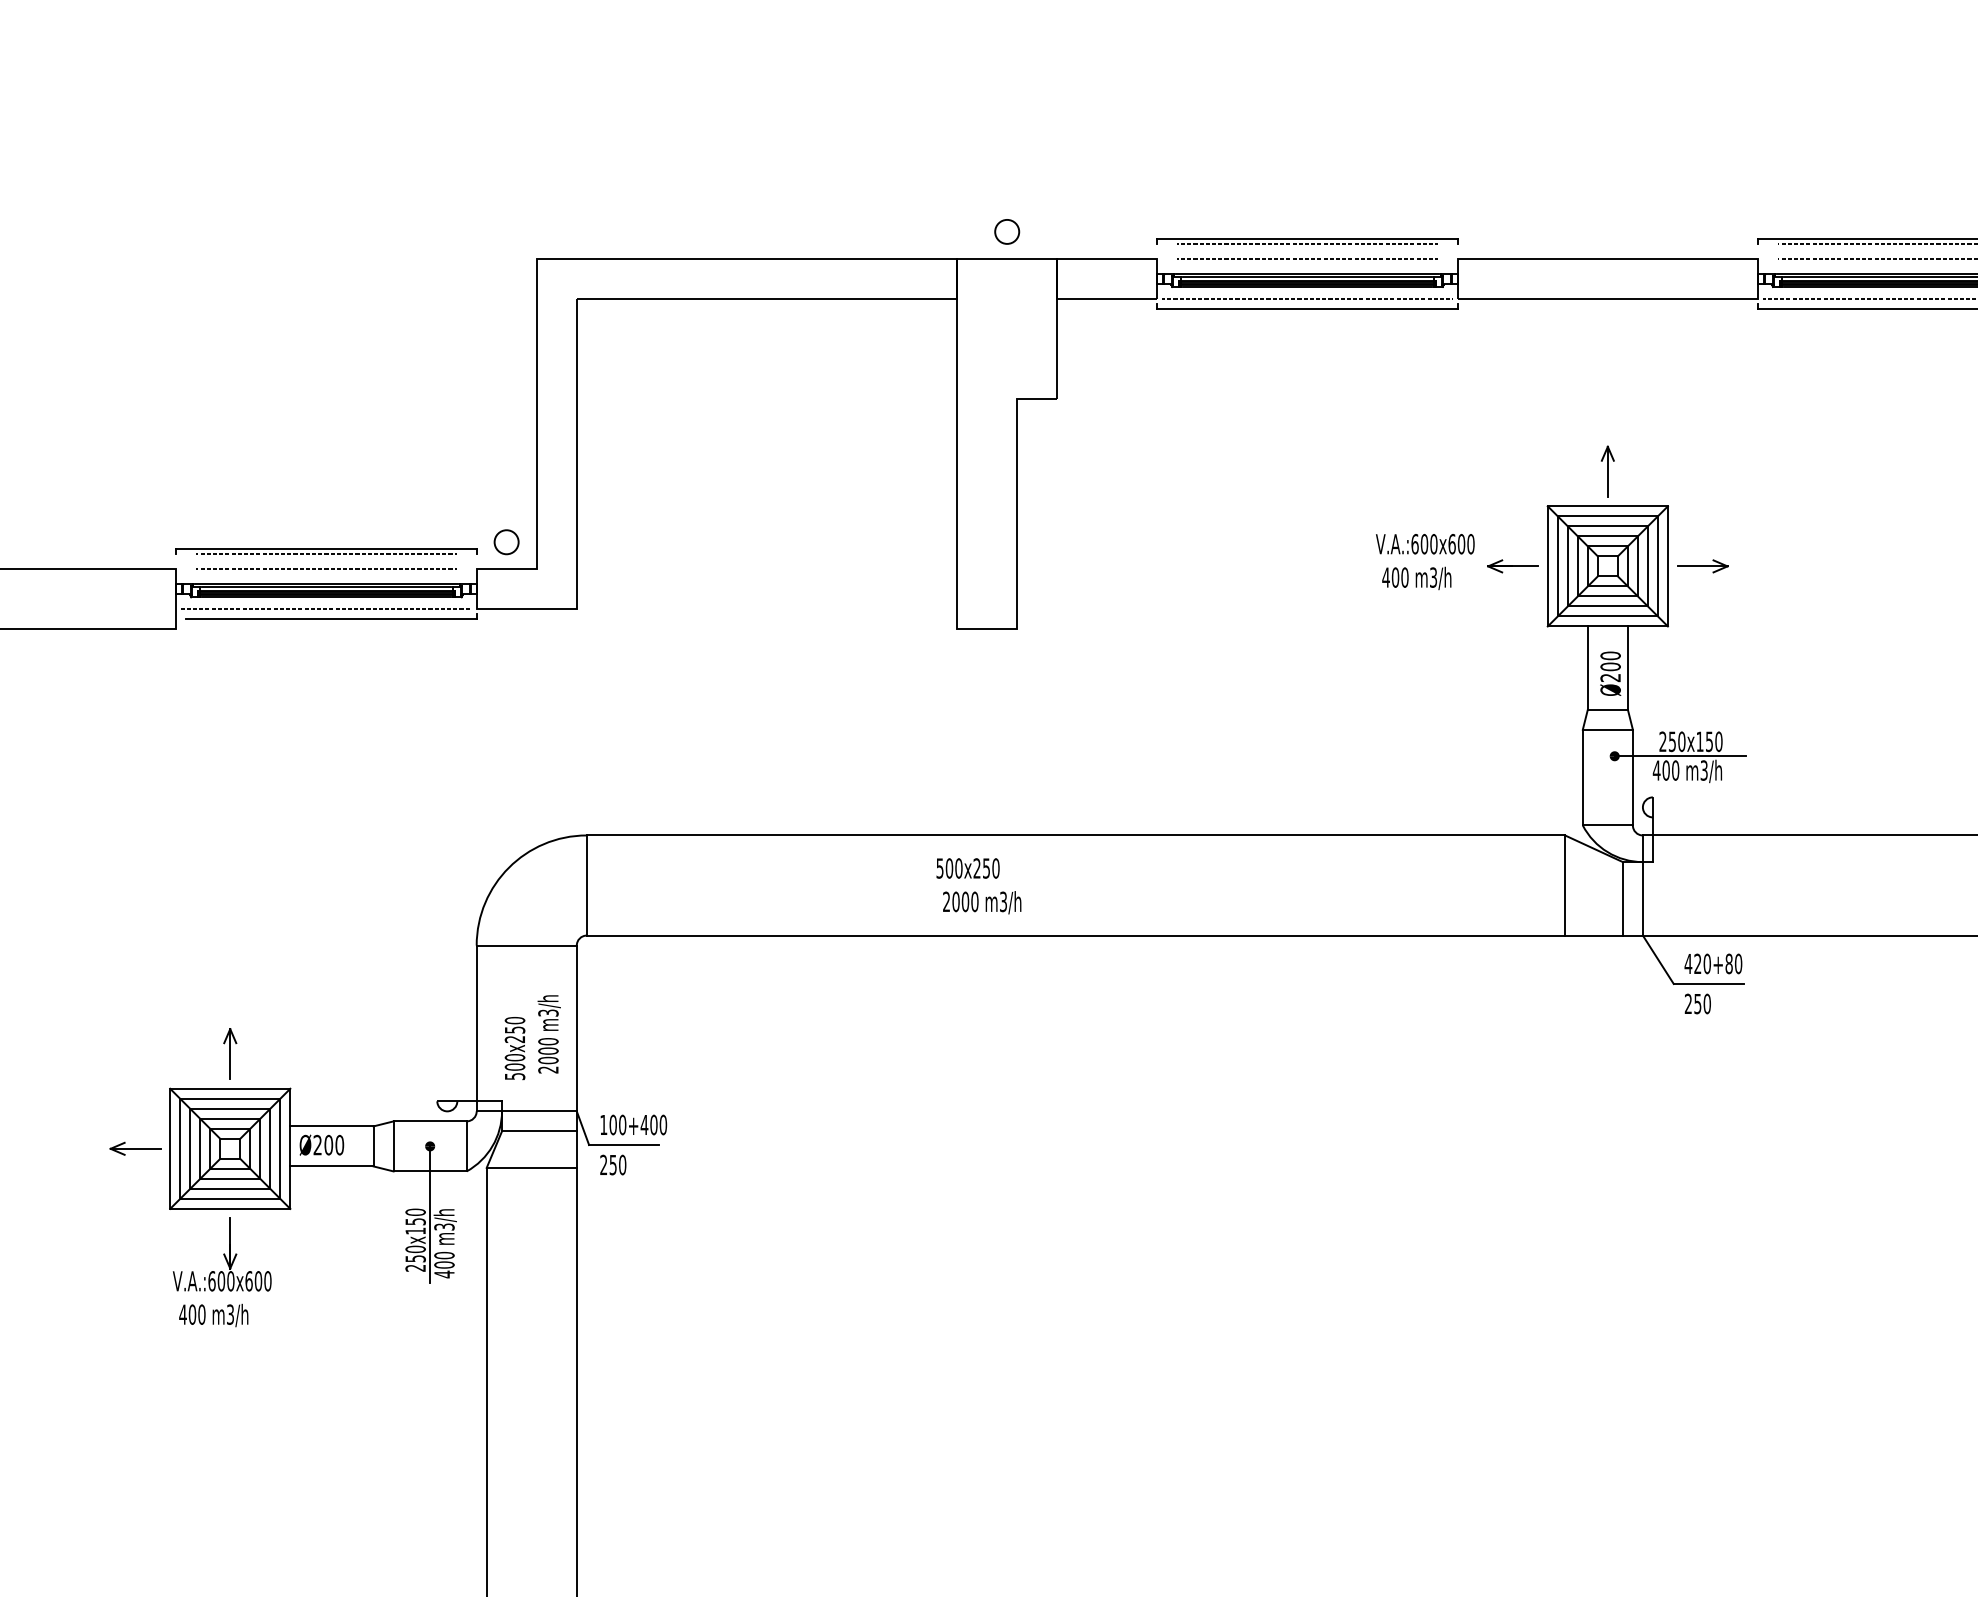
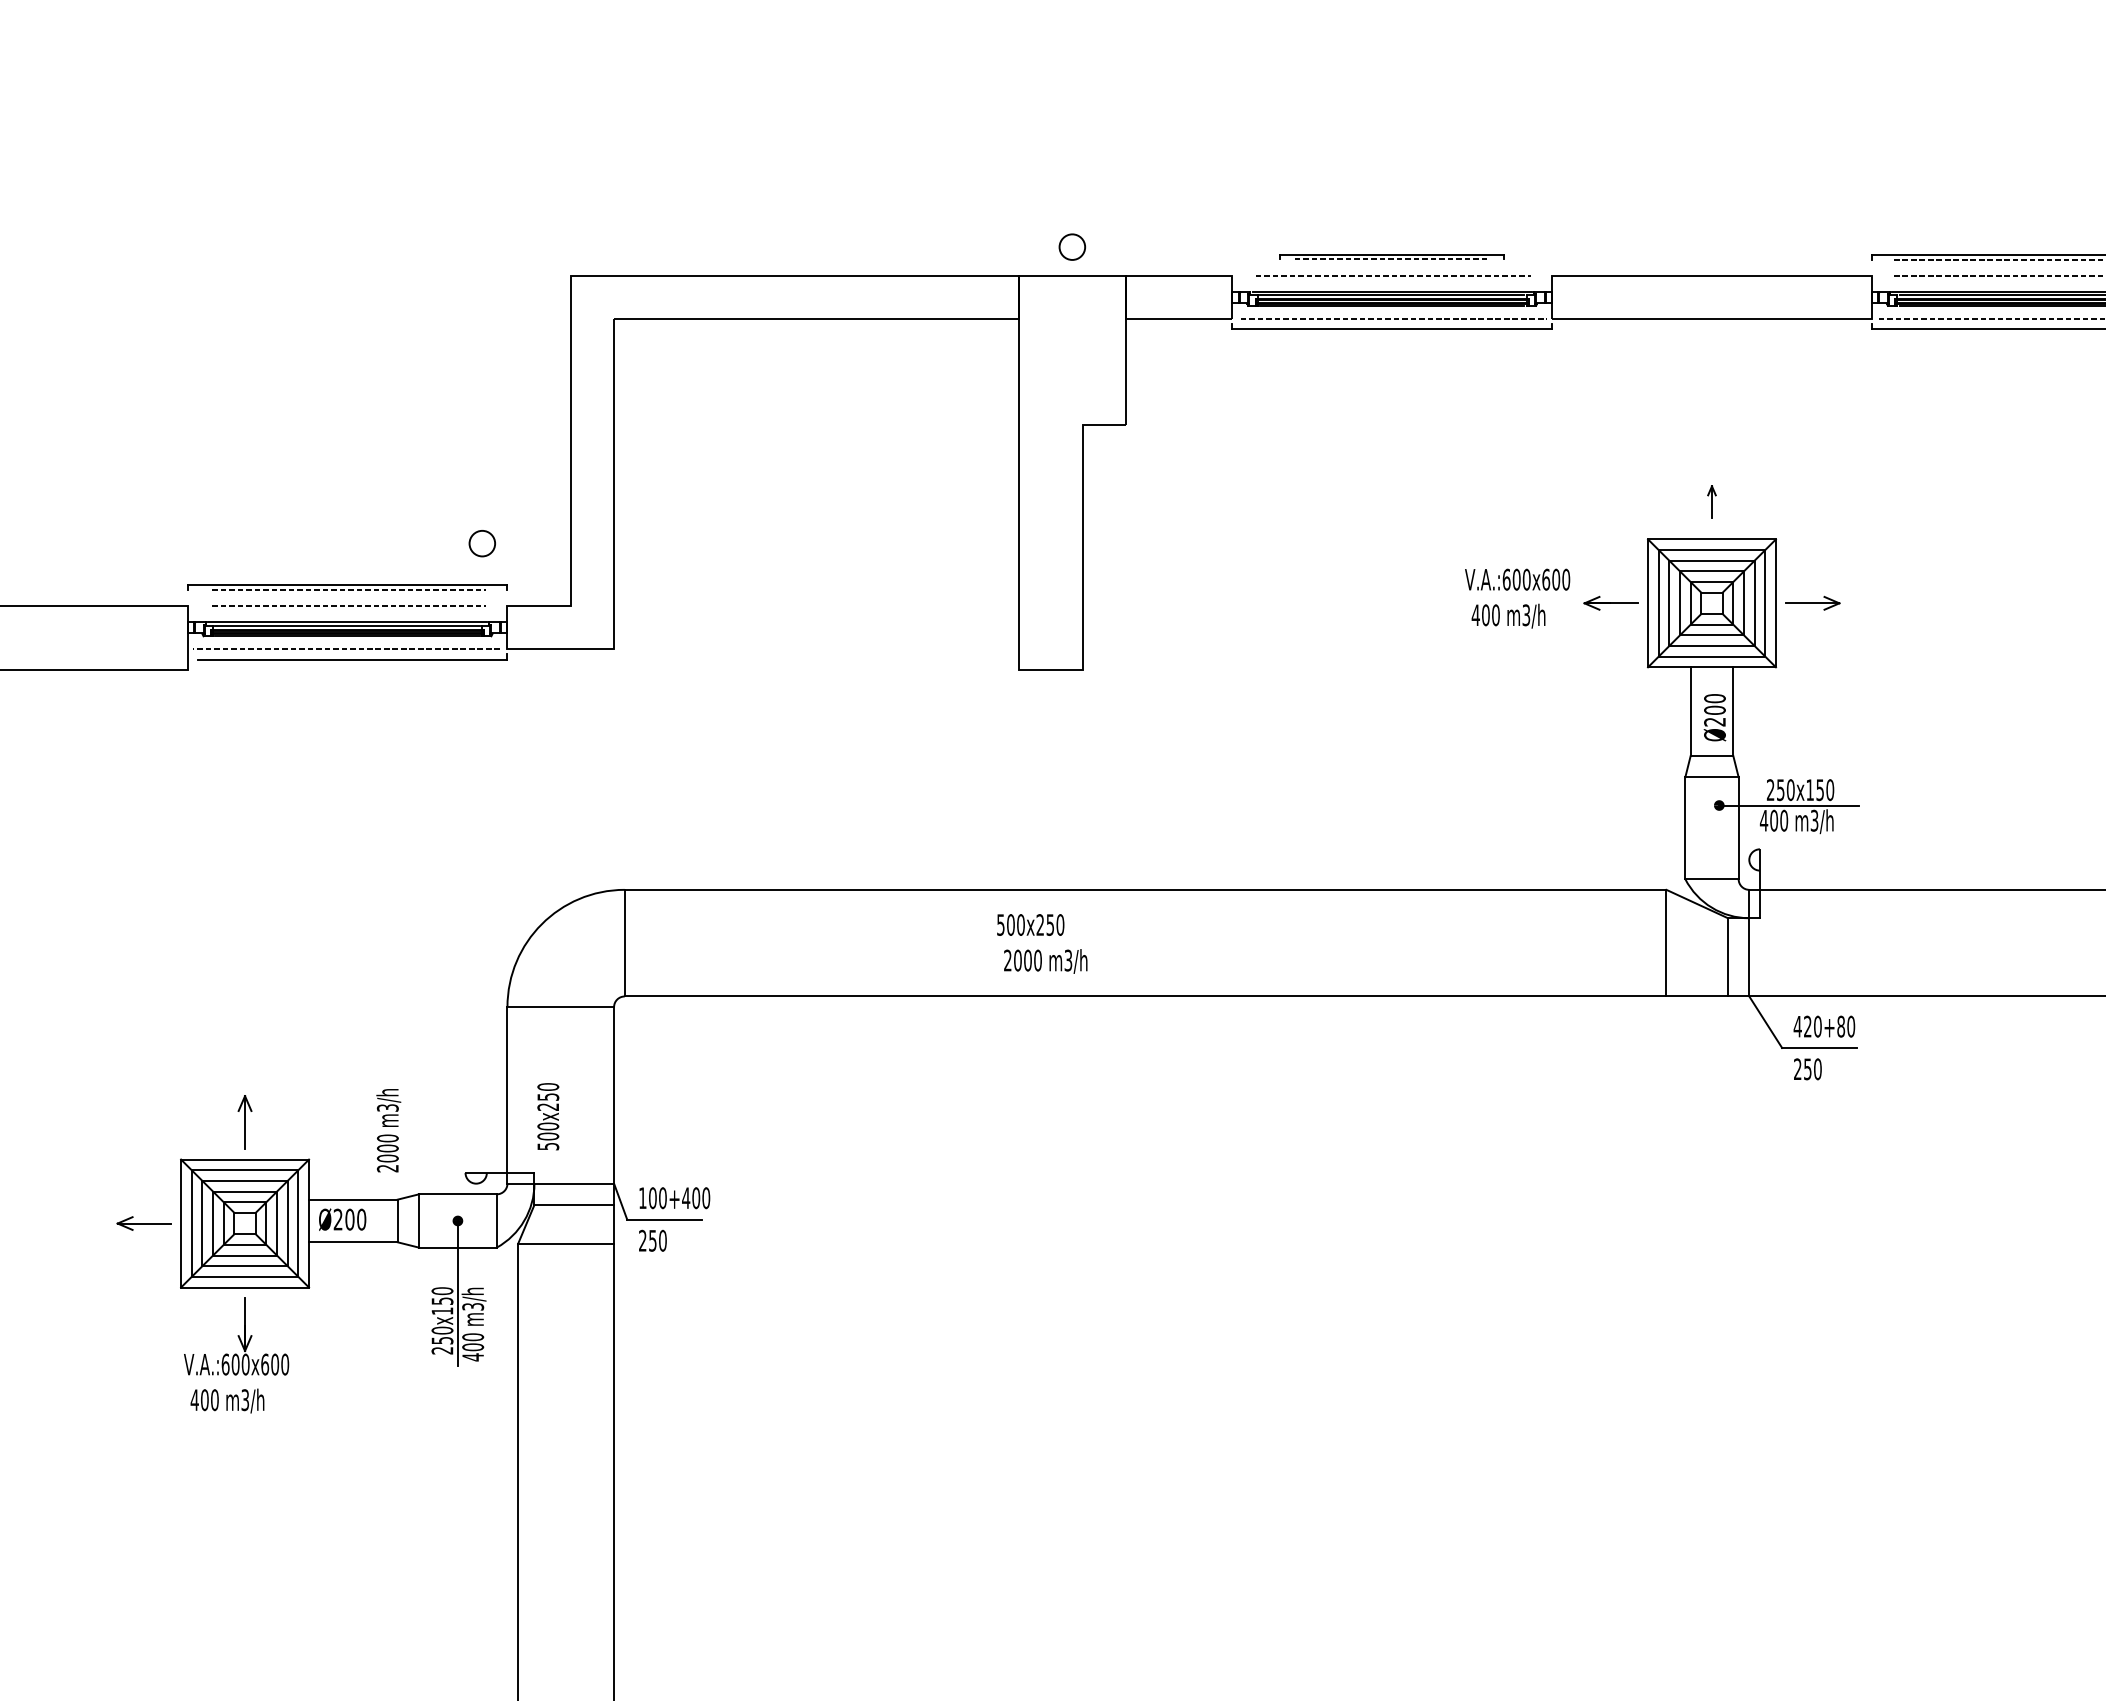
part: (1306, 241) -> (1391, 257), size x0.7
part: (1607, 470) -> (1711, 501), size x0.6
circle: (505, 542) -> (481, 543), moved
text: (549, 1034) -> (388, 1130), moved

